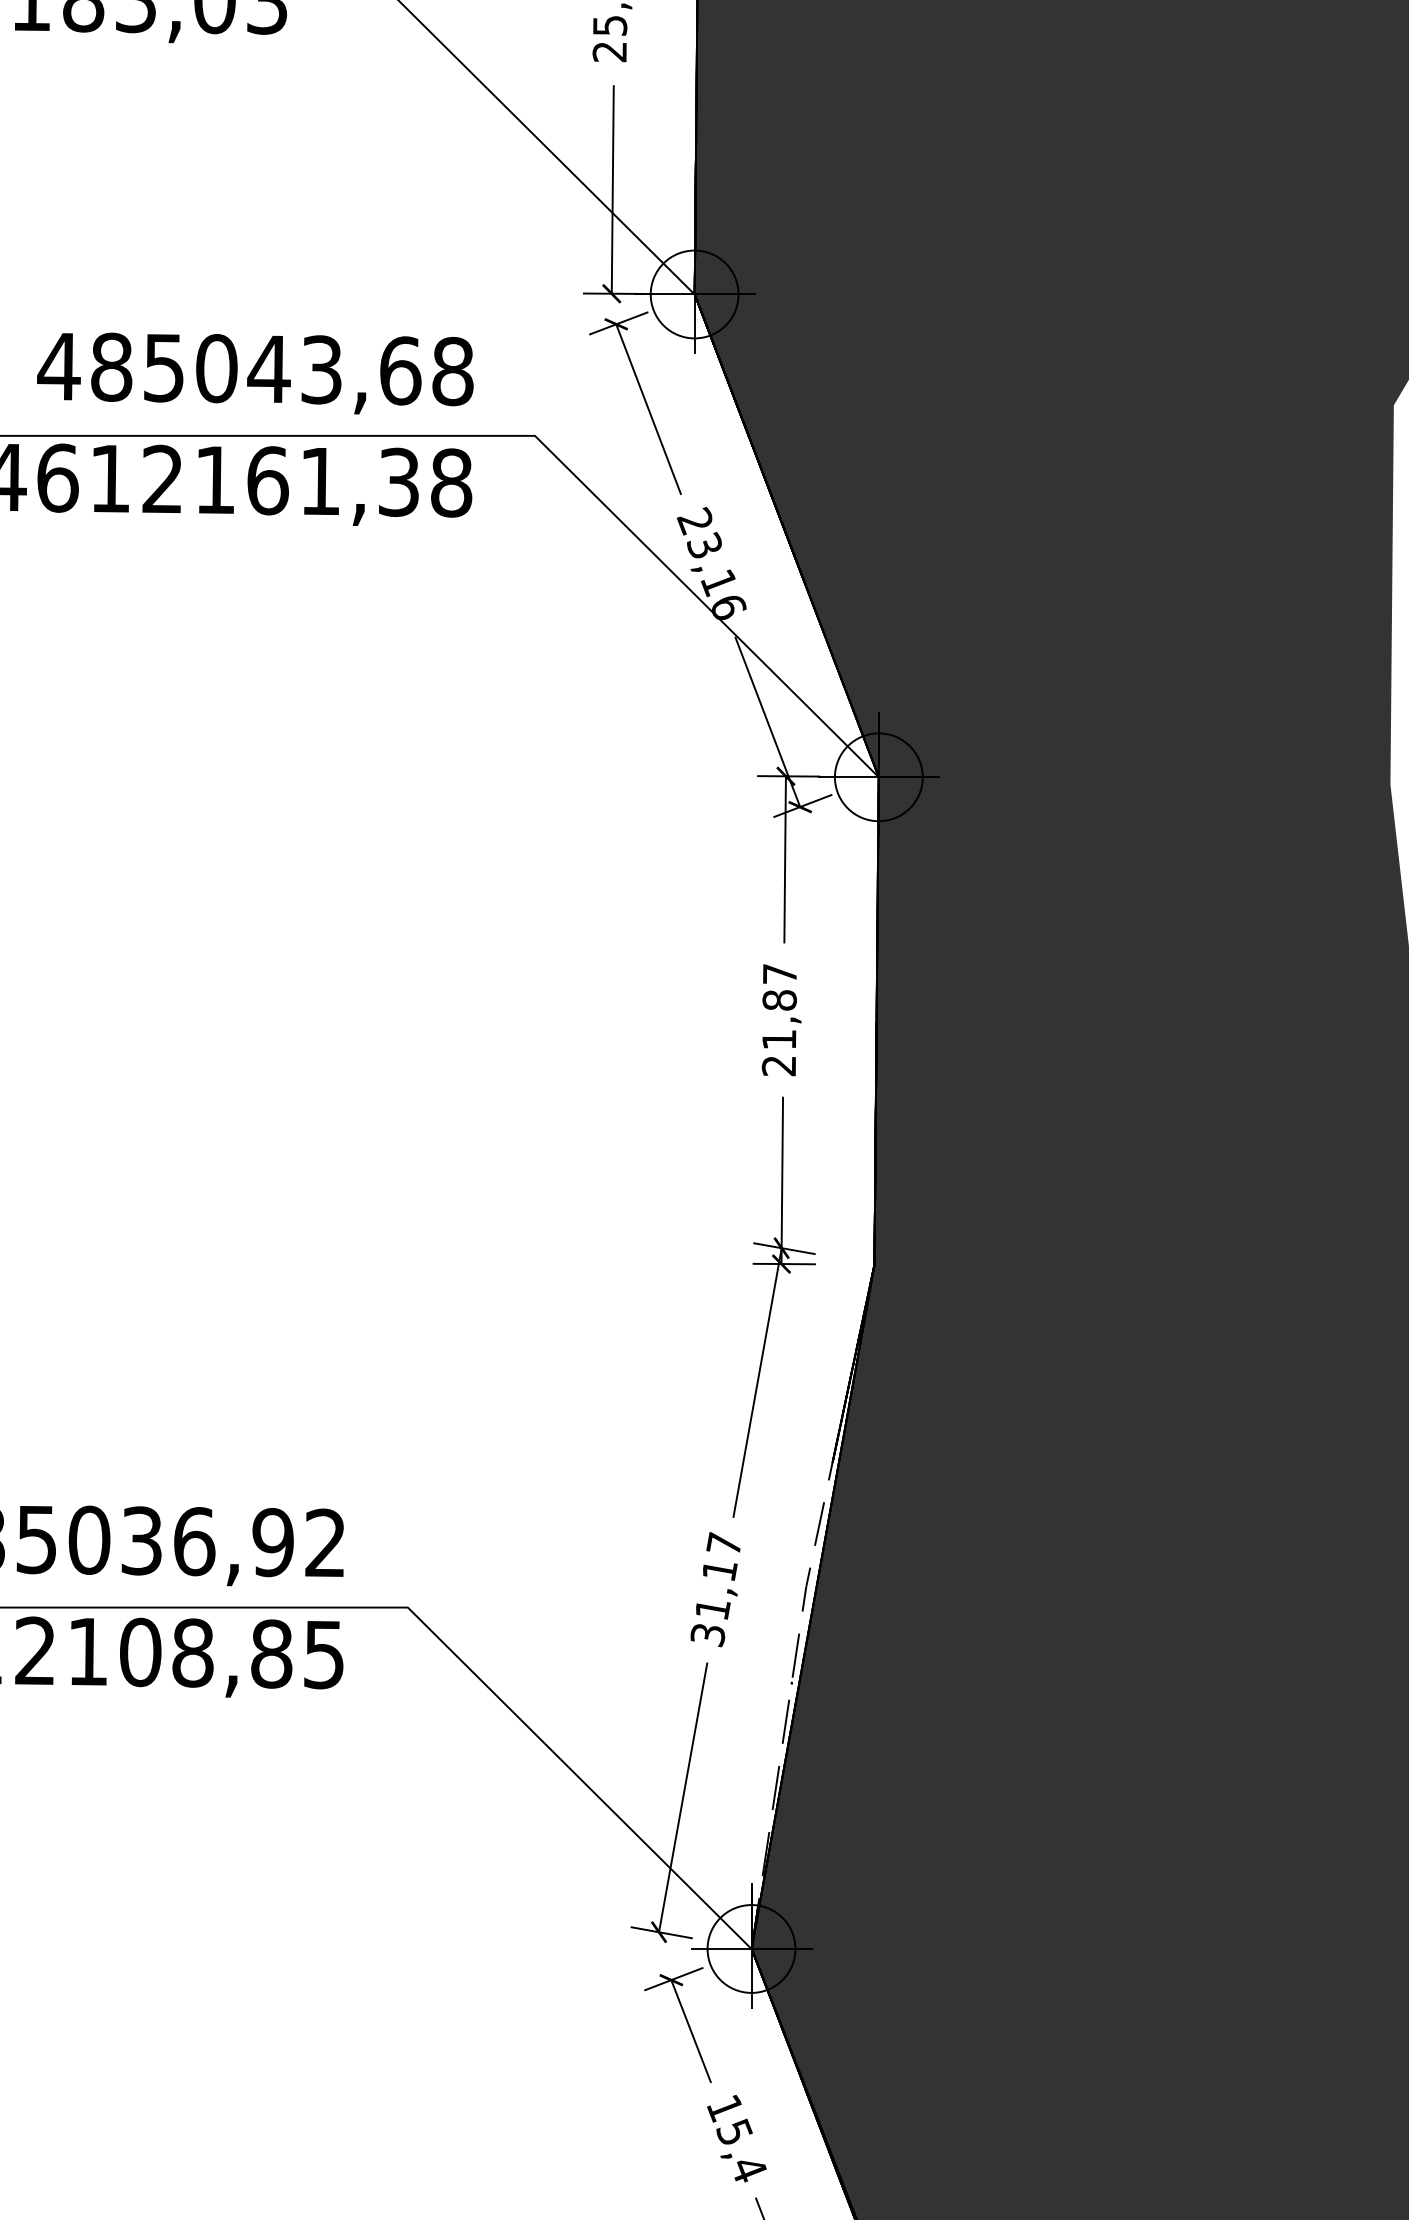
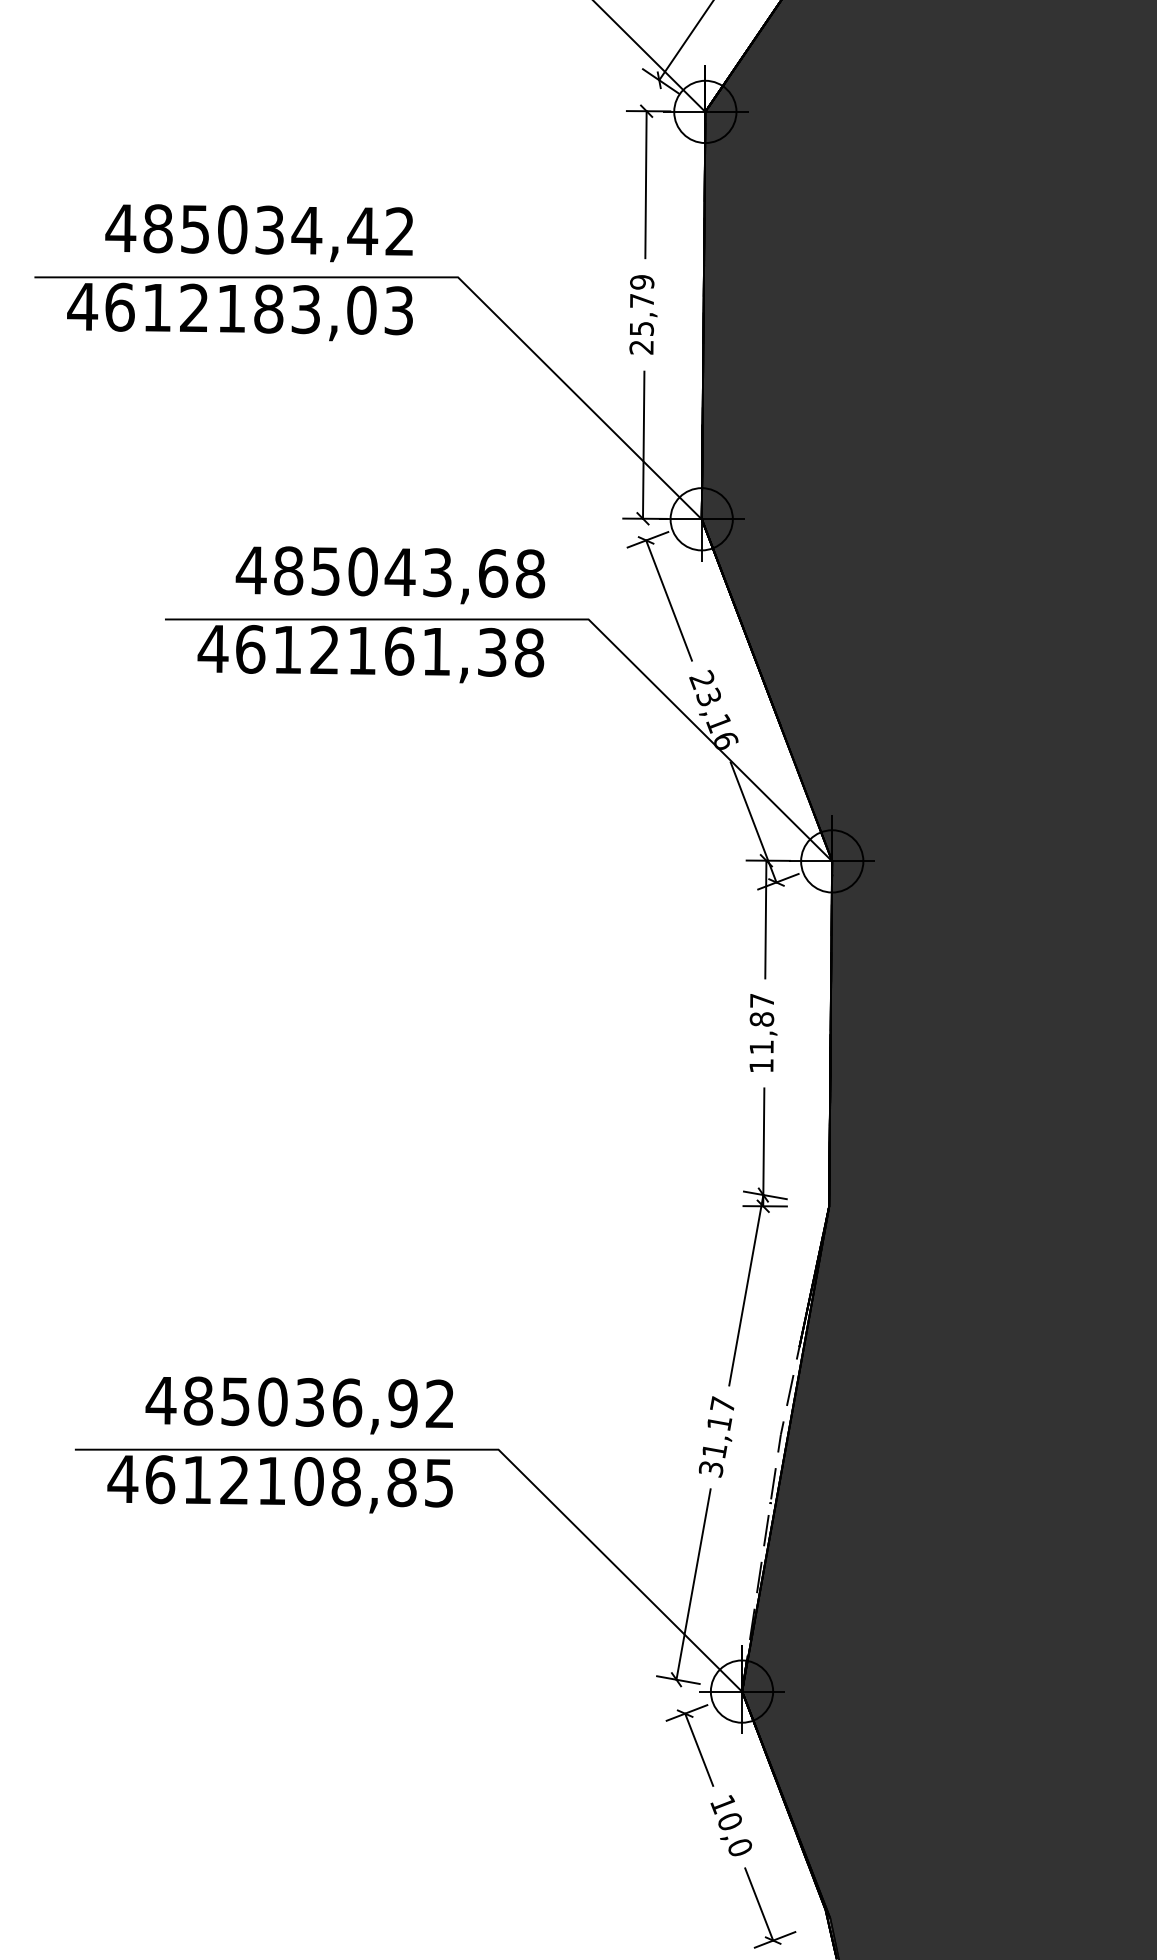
text: (779, 1066) -> (761, 1066), 21,87 -> 11,87
text: (740, 2150) -> (734, 1834), 15,4 -> 10,0

